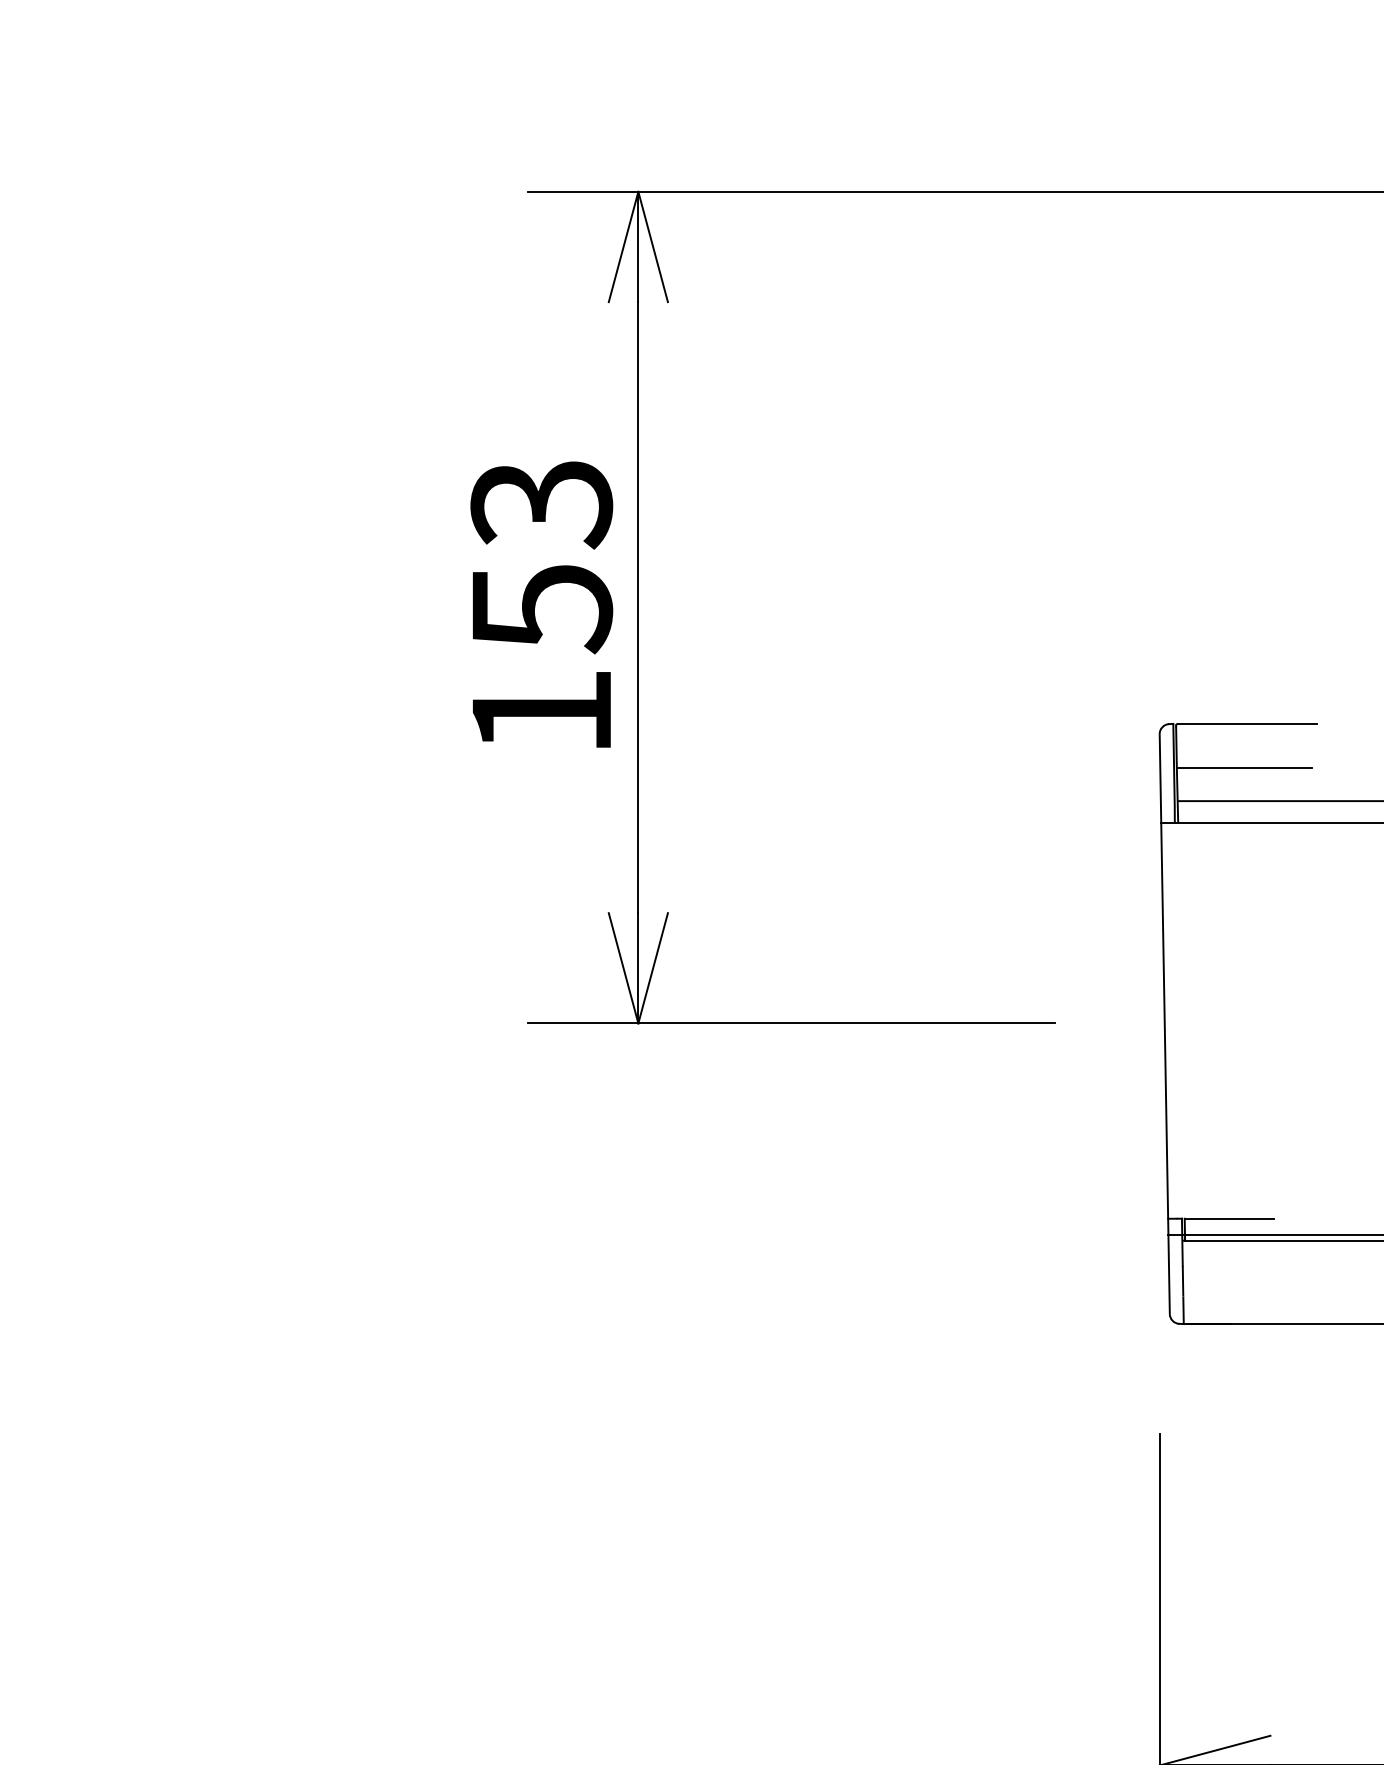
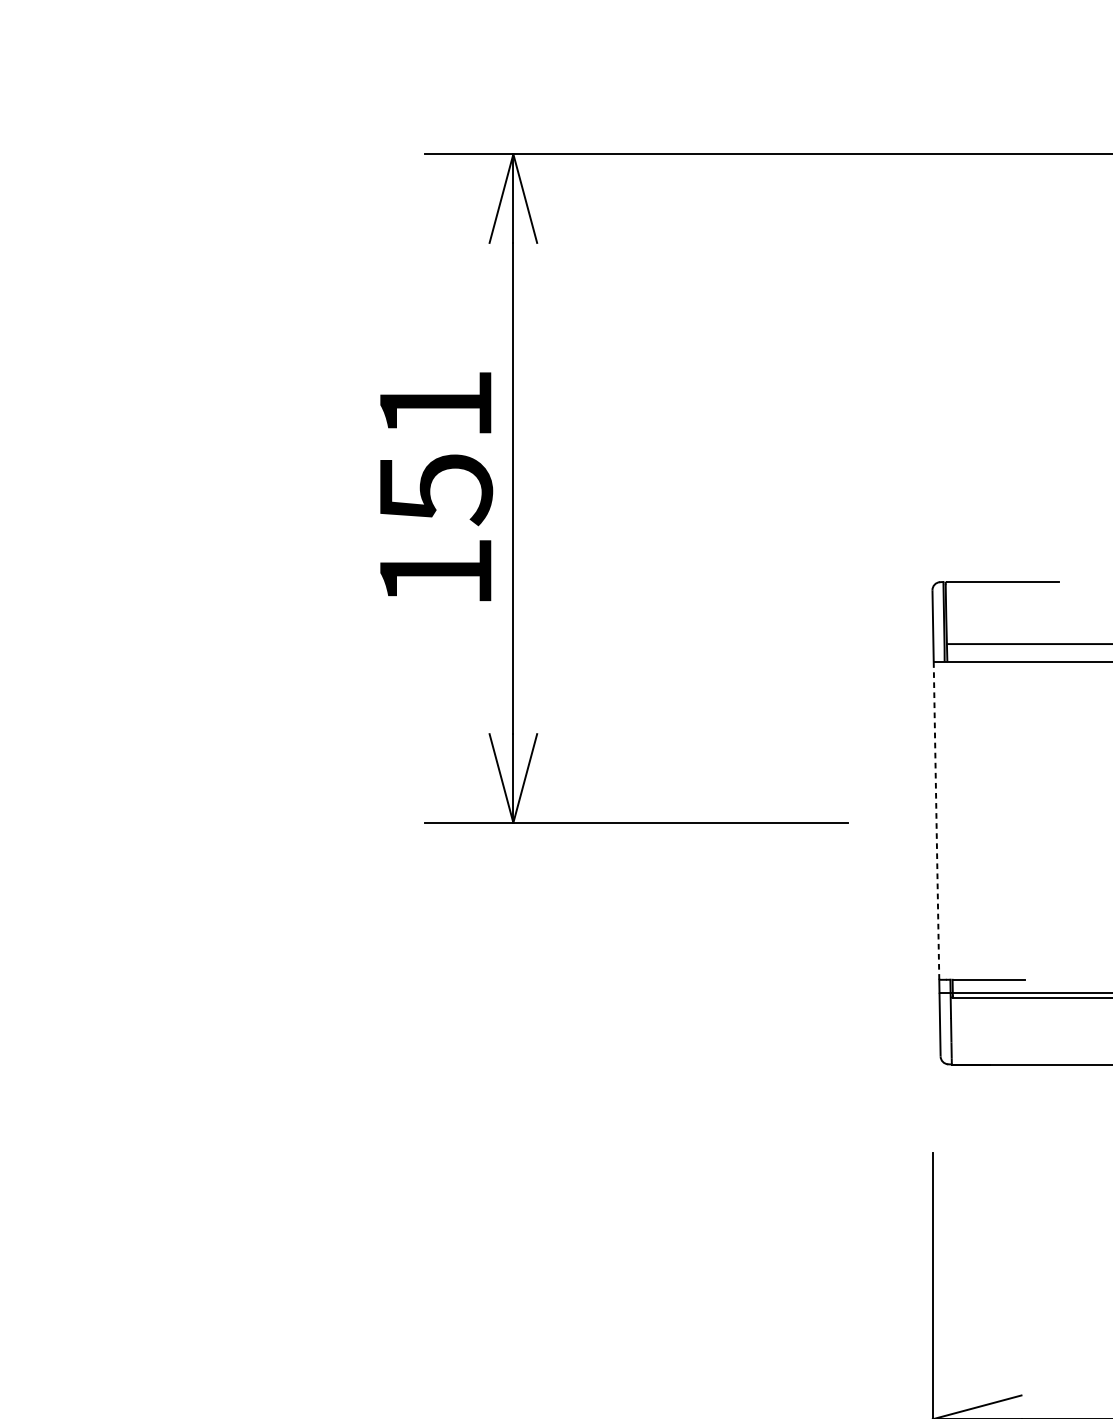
text: (541, 505) -> (435, 406), 153 -> 151
line: (1244, 768) -> (1000, 617), removed
line: (1164, 1021) -> (936, 821), solid -> dashed

